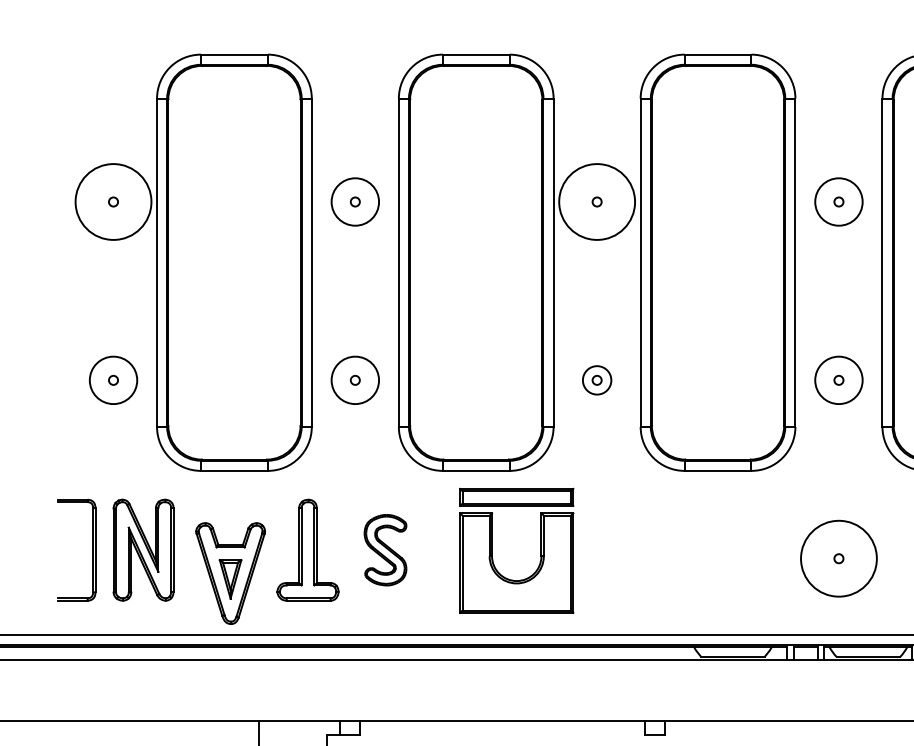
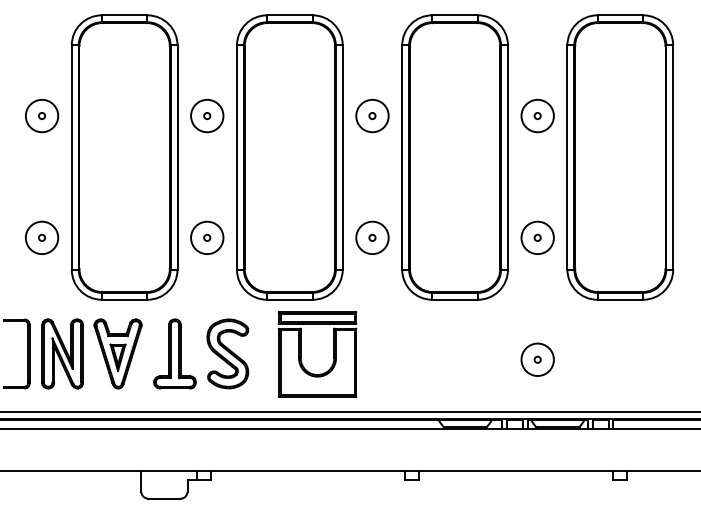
circle: (112, 201) -> (41, 115), size x0.62
circle: (597, 201) -> (372, 115), size x0.62
circle: (597, 379) -> (372, 237), size x1.67
part: (384, 549) -> (227, 353), size x1.43
circle: (838, 558) -> (537, 359), size x0.62
part: (229, 572) -> (117, 353), moved

